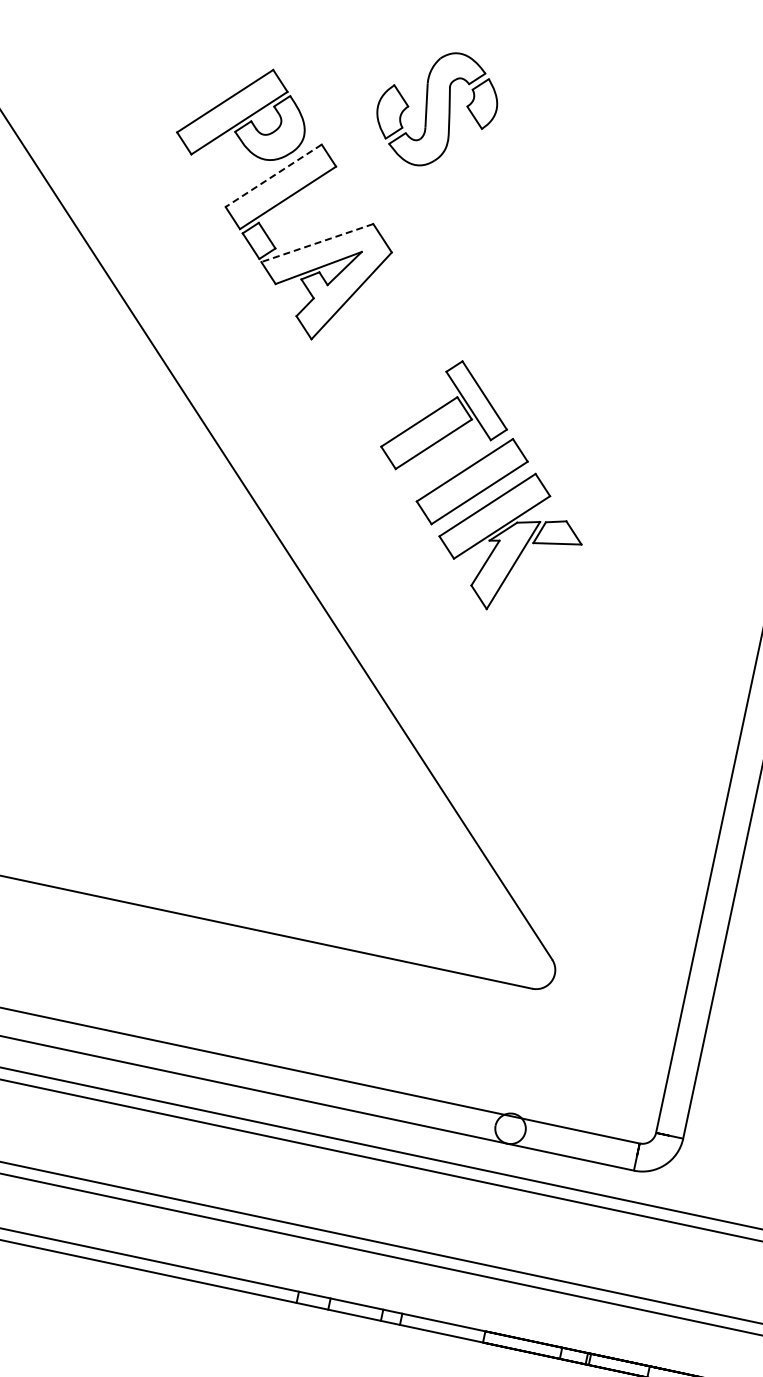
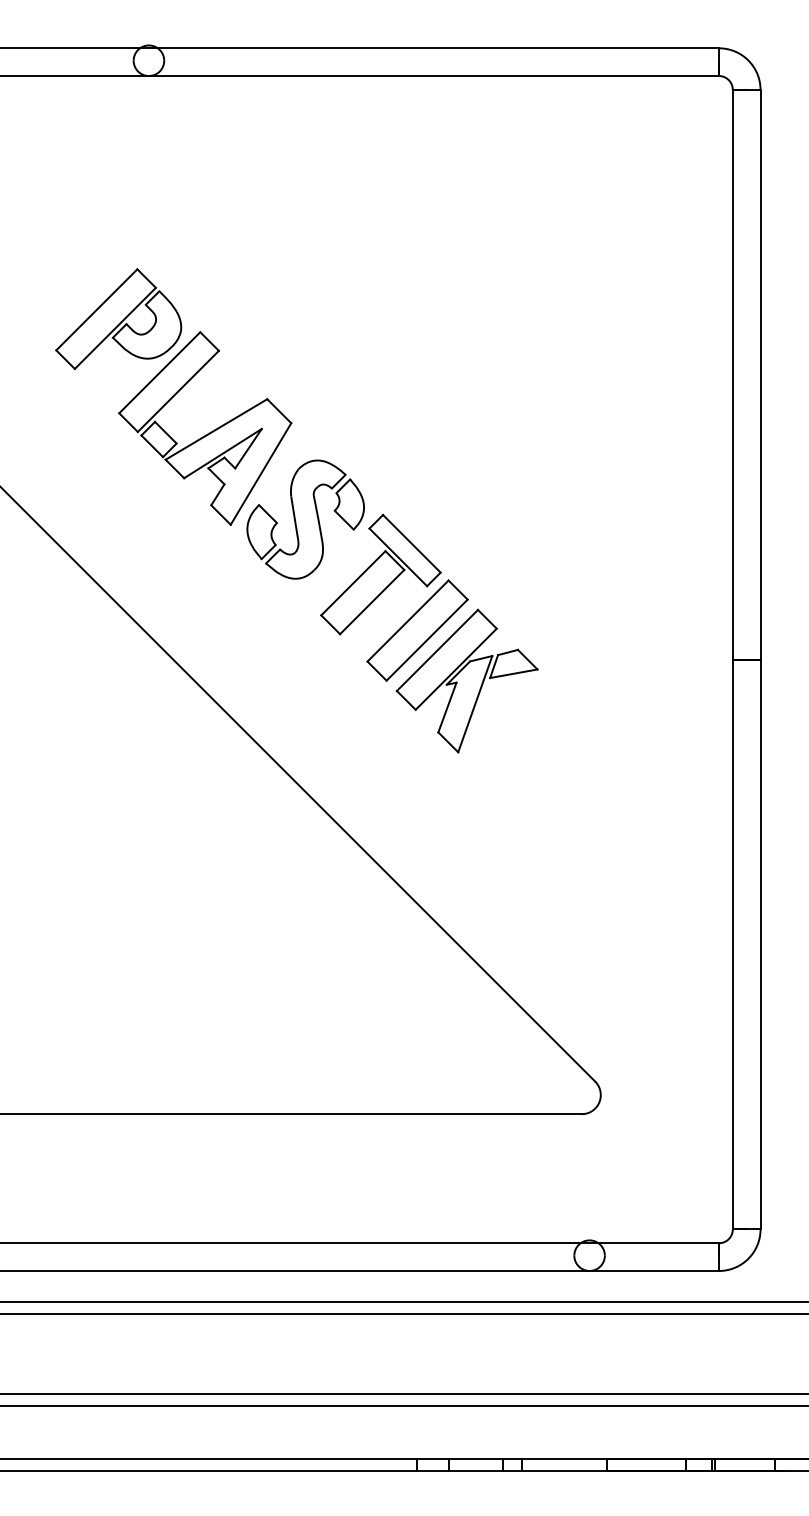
part: (436, 109) -> (305, 519), moved
line: (273, 176) -> (159, 373), dashed -> solid
line: (317, 243) -> (216, 429), dashed -> solid

